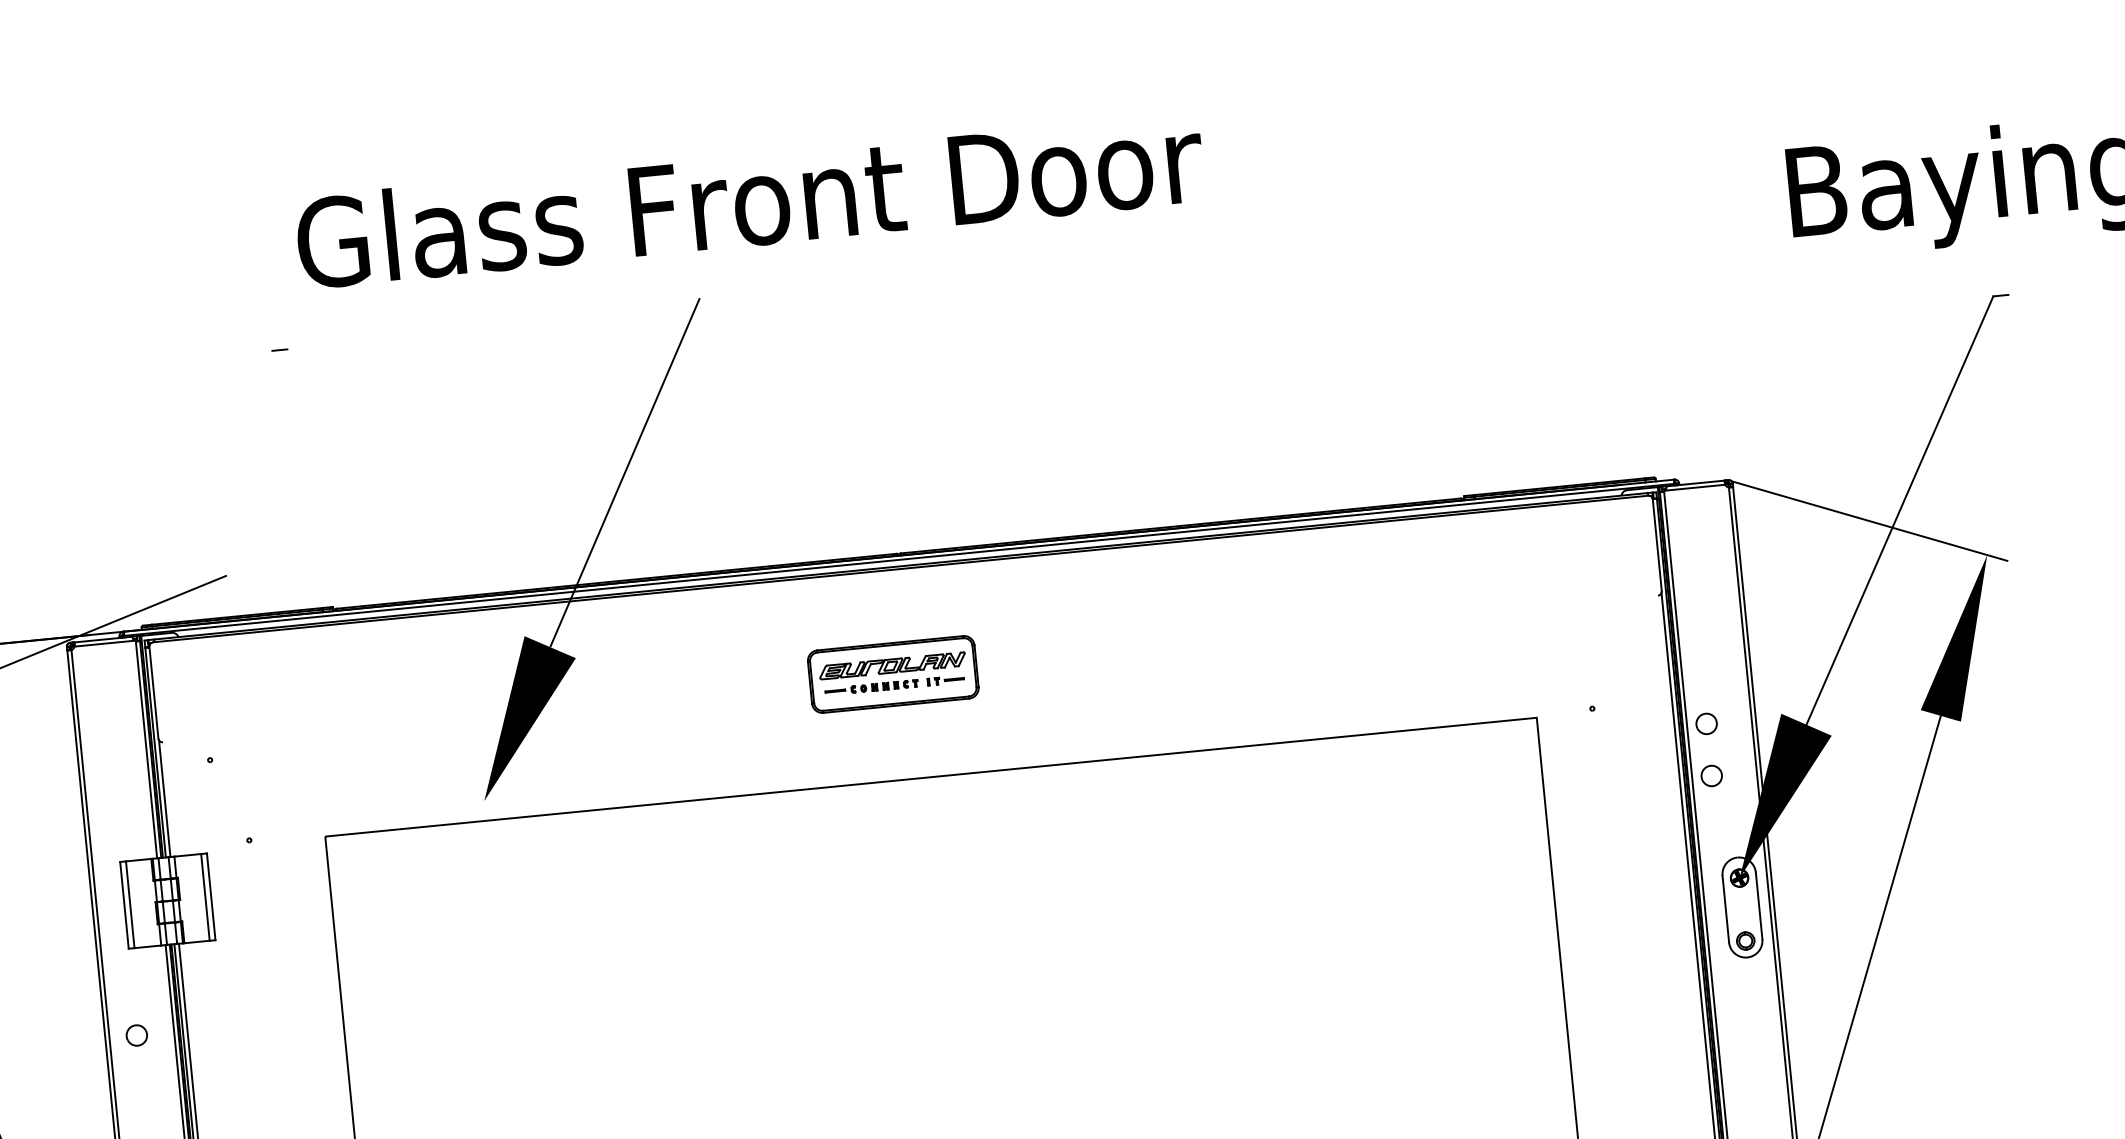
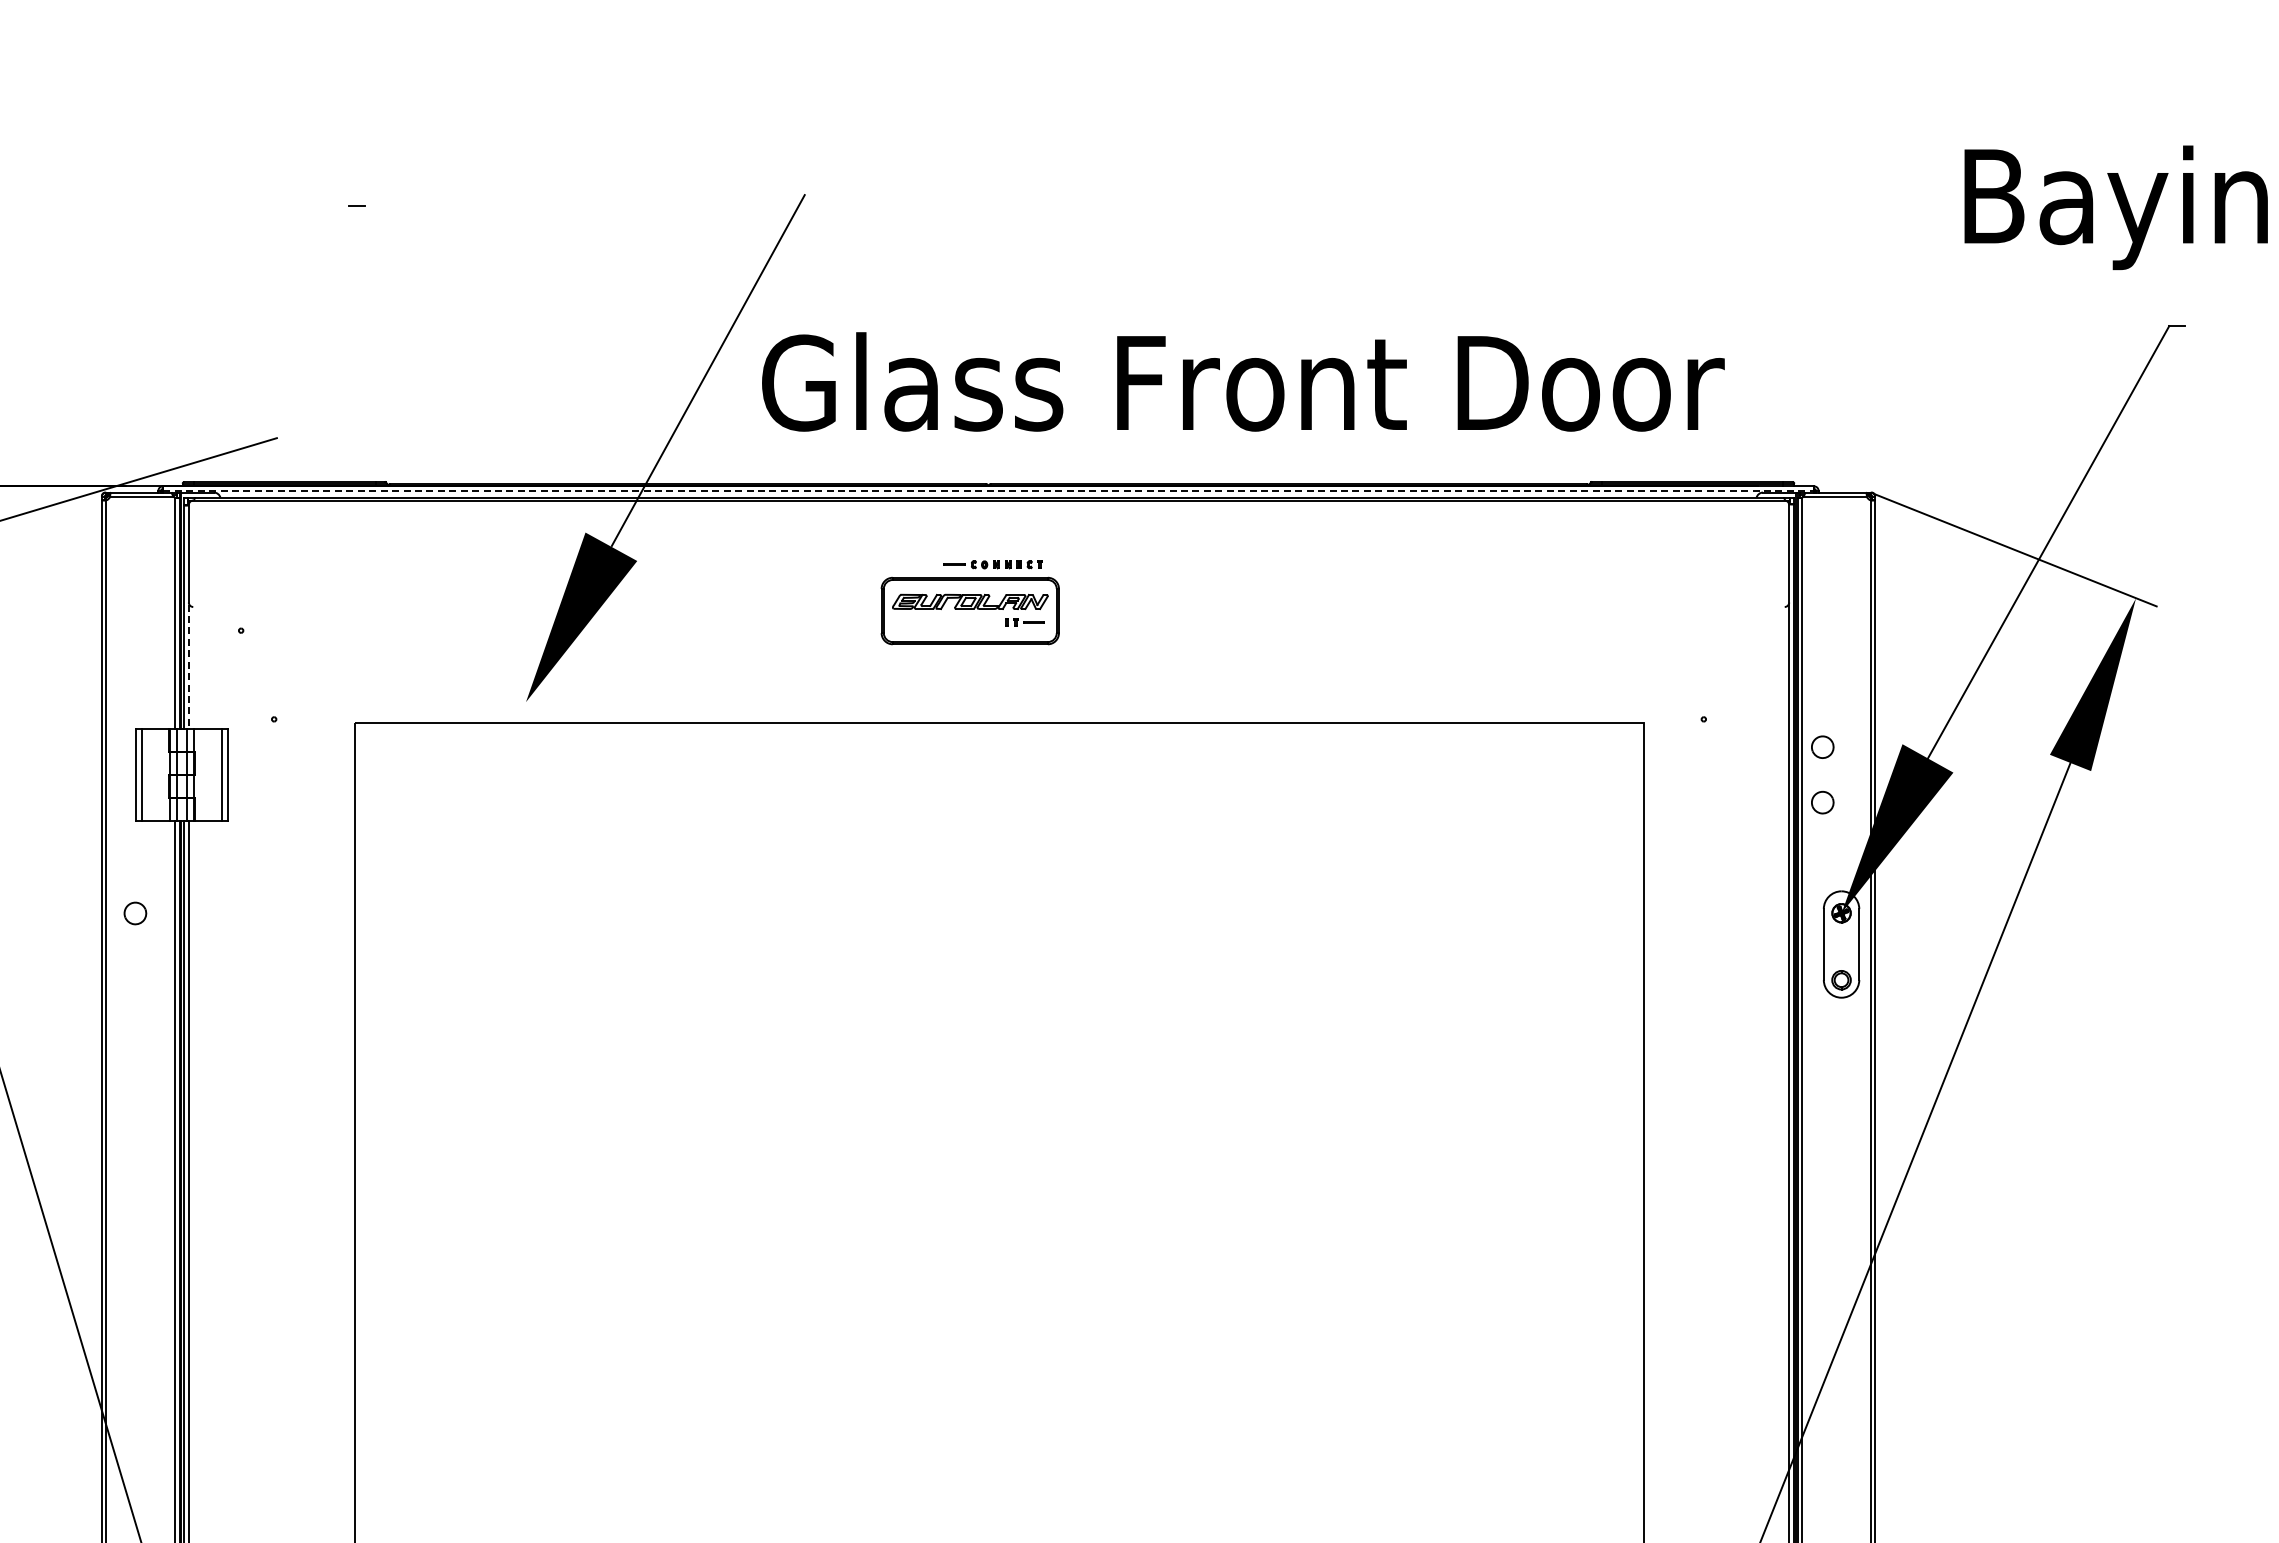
text: (750, 199) -> (1243, 381), moved
line: (900, 559) -> (989, 490), solid -> dashed
part: (871, 687) -> (992, 564), moved
line: (165, 799) -> (189, 667), solid -> dashed

